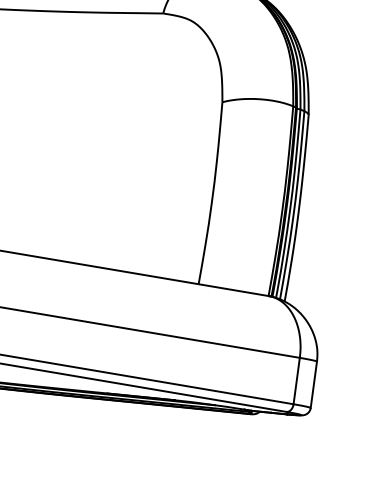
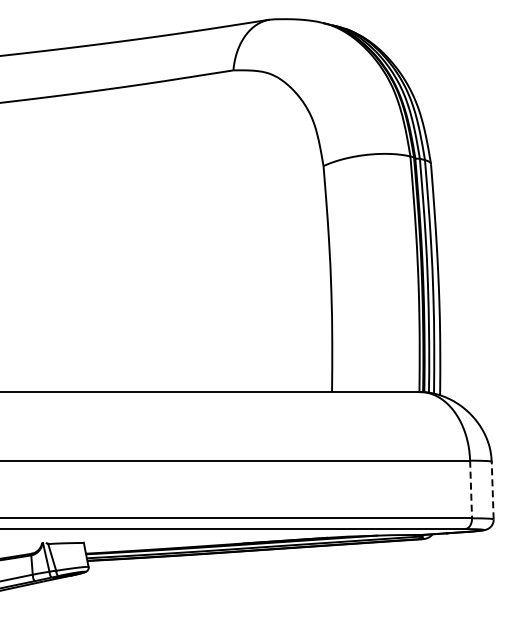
line: (297, 381) -> (471, 489), solid -> dashed
line: (313, 384) -> (492, 490), solid -> dashed

